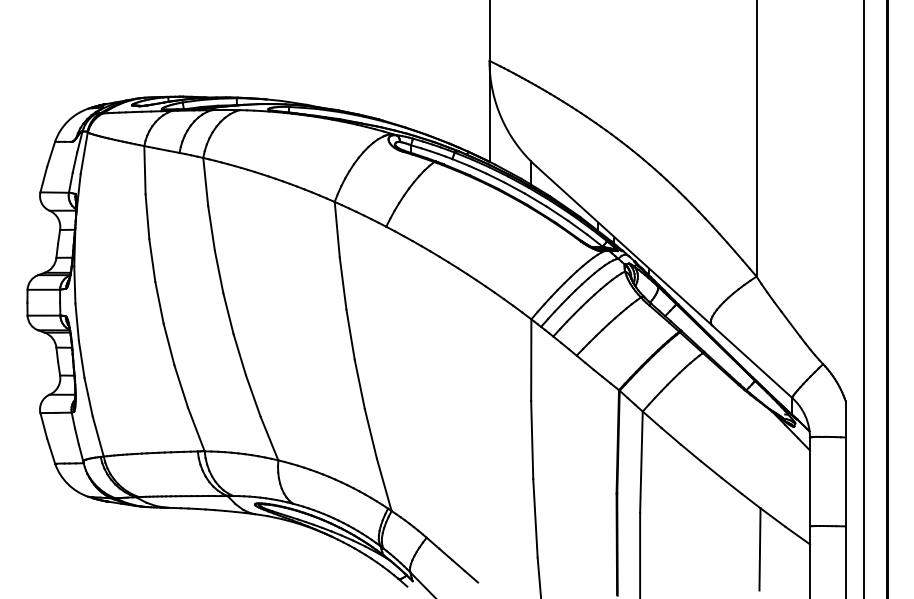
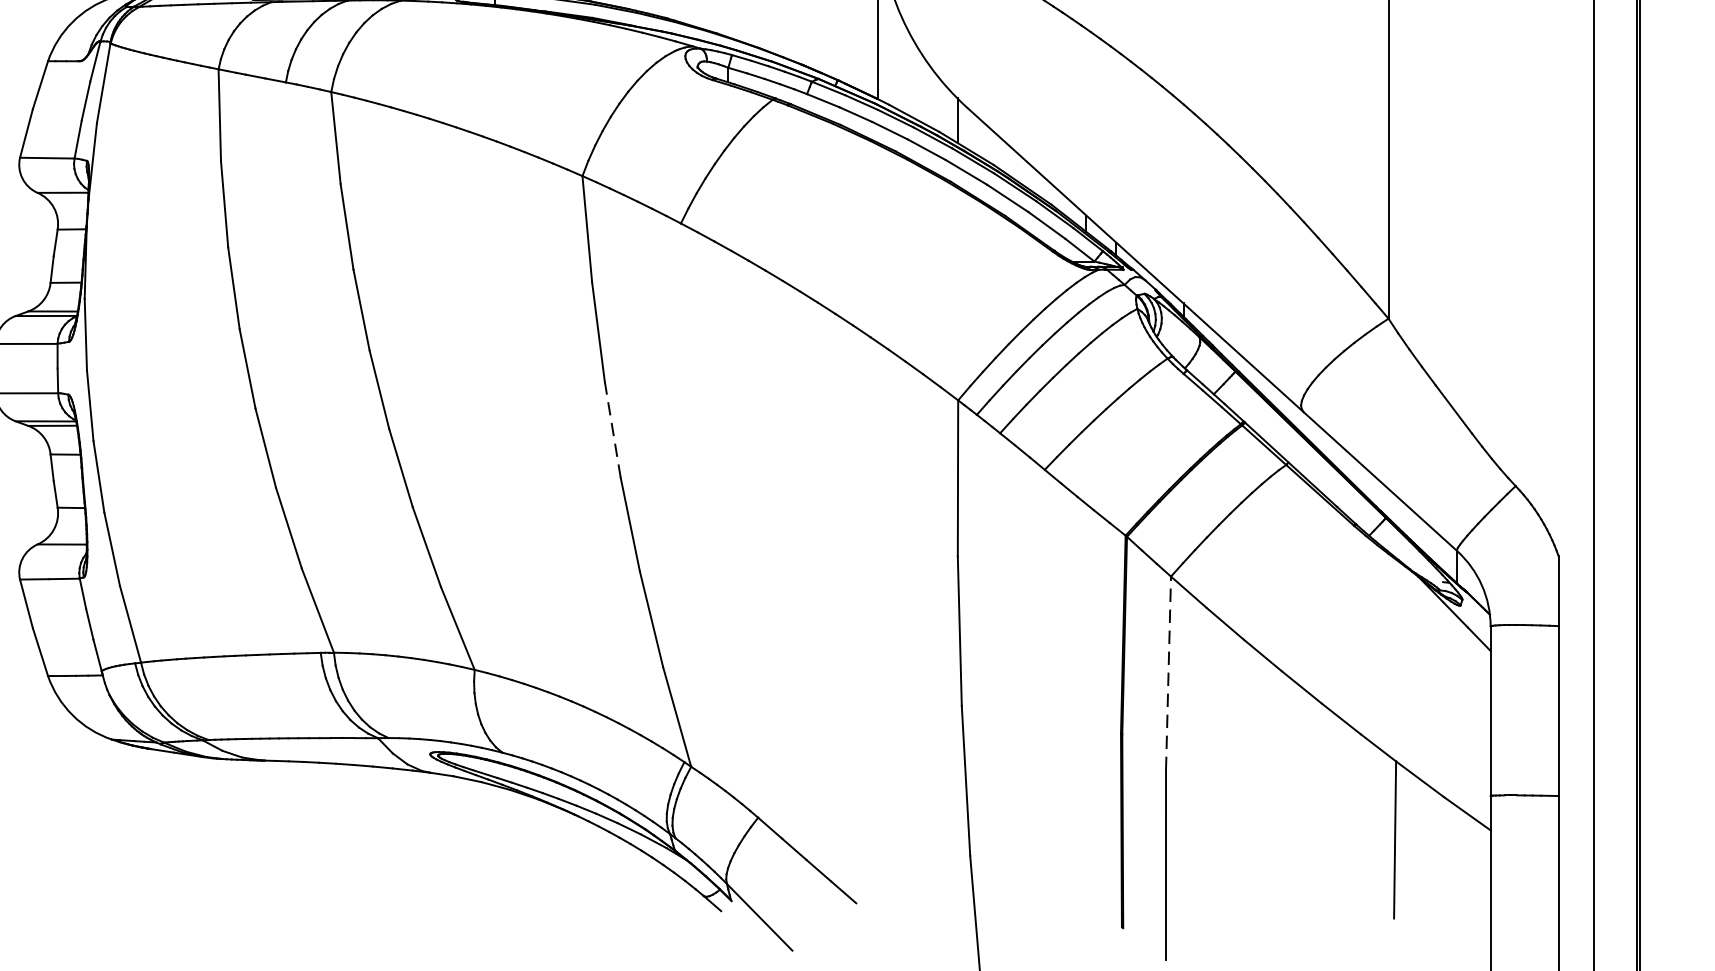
line: (350, 334) -> (612, 429), solid -> dashed
line: (641, 462) -> (1168, 673), solid -> dashed

